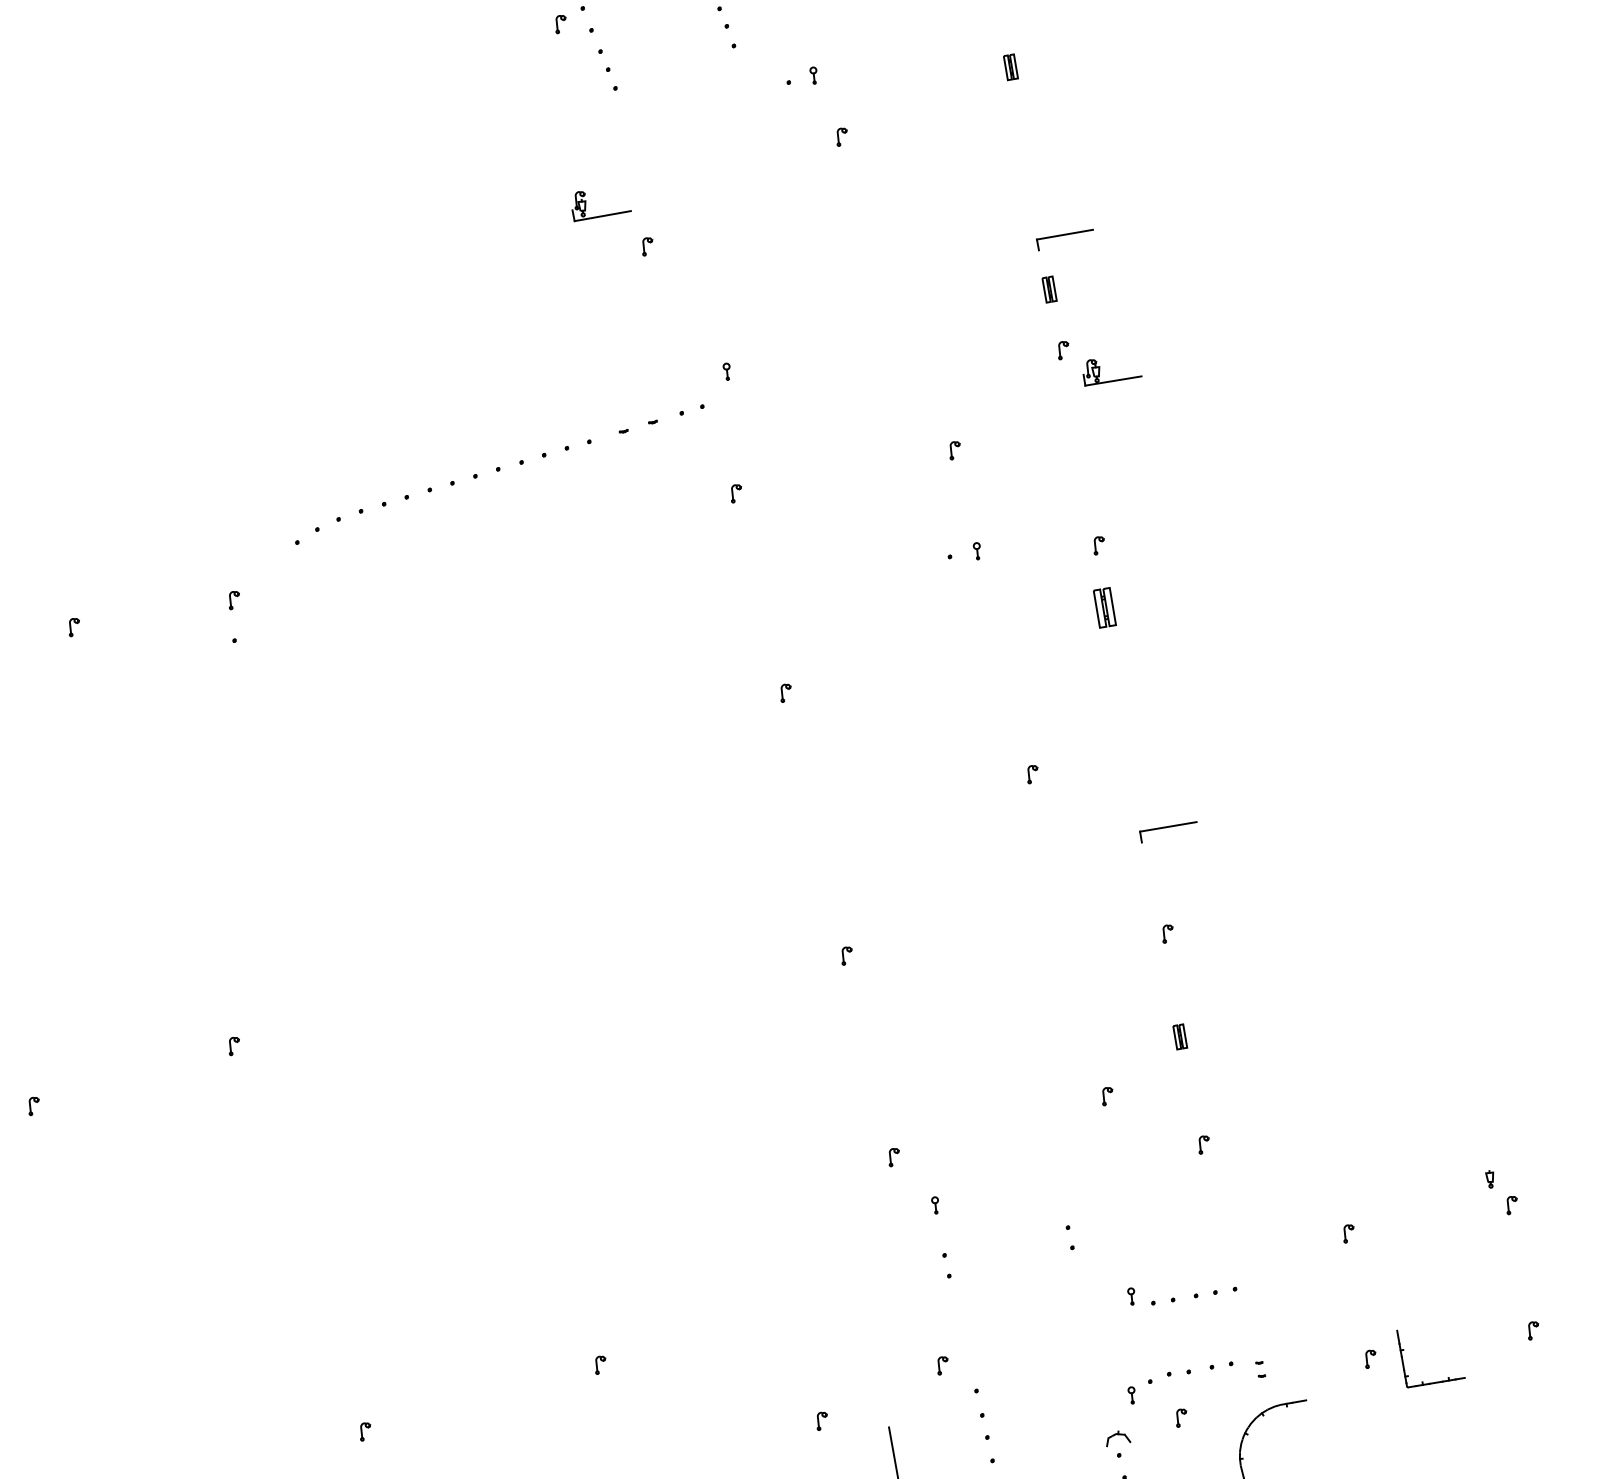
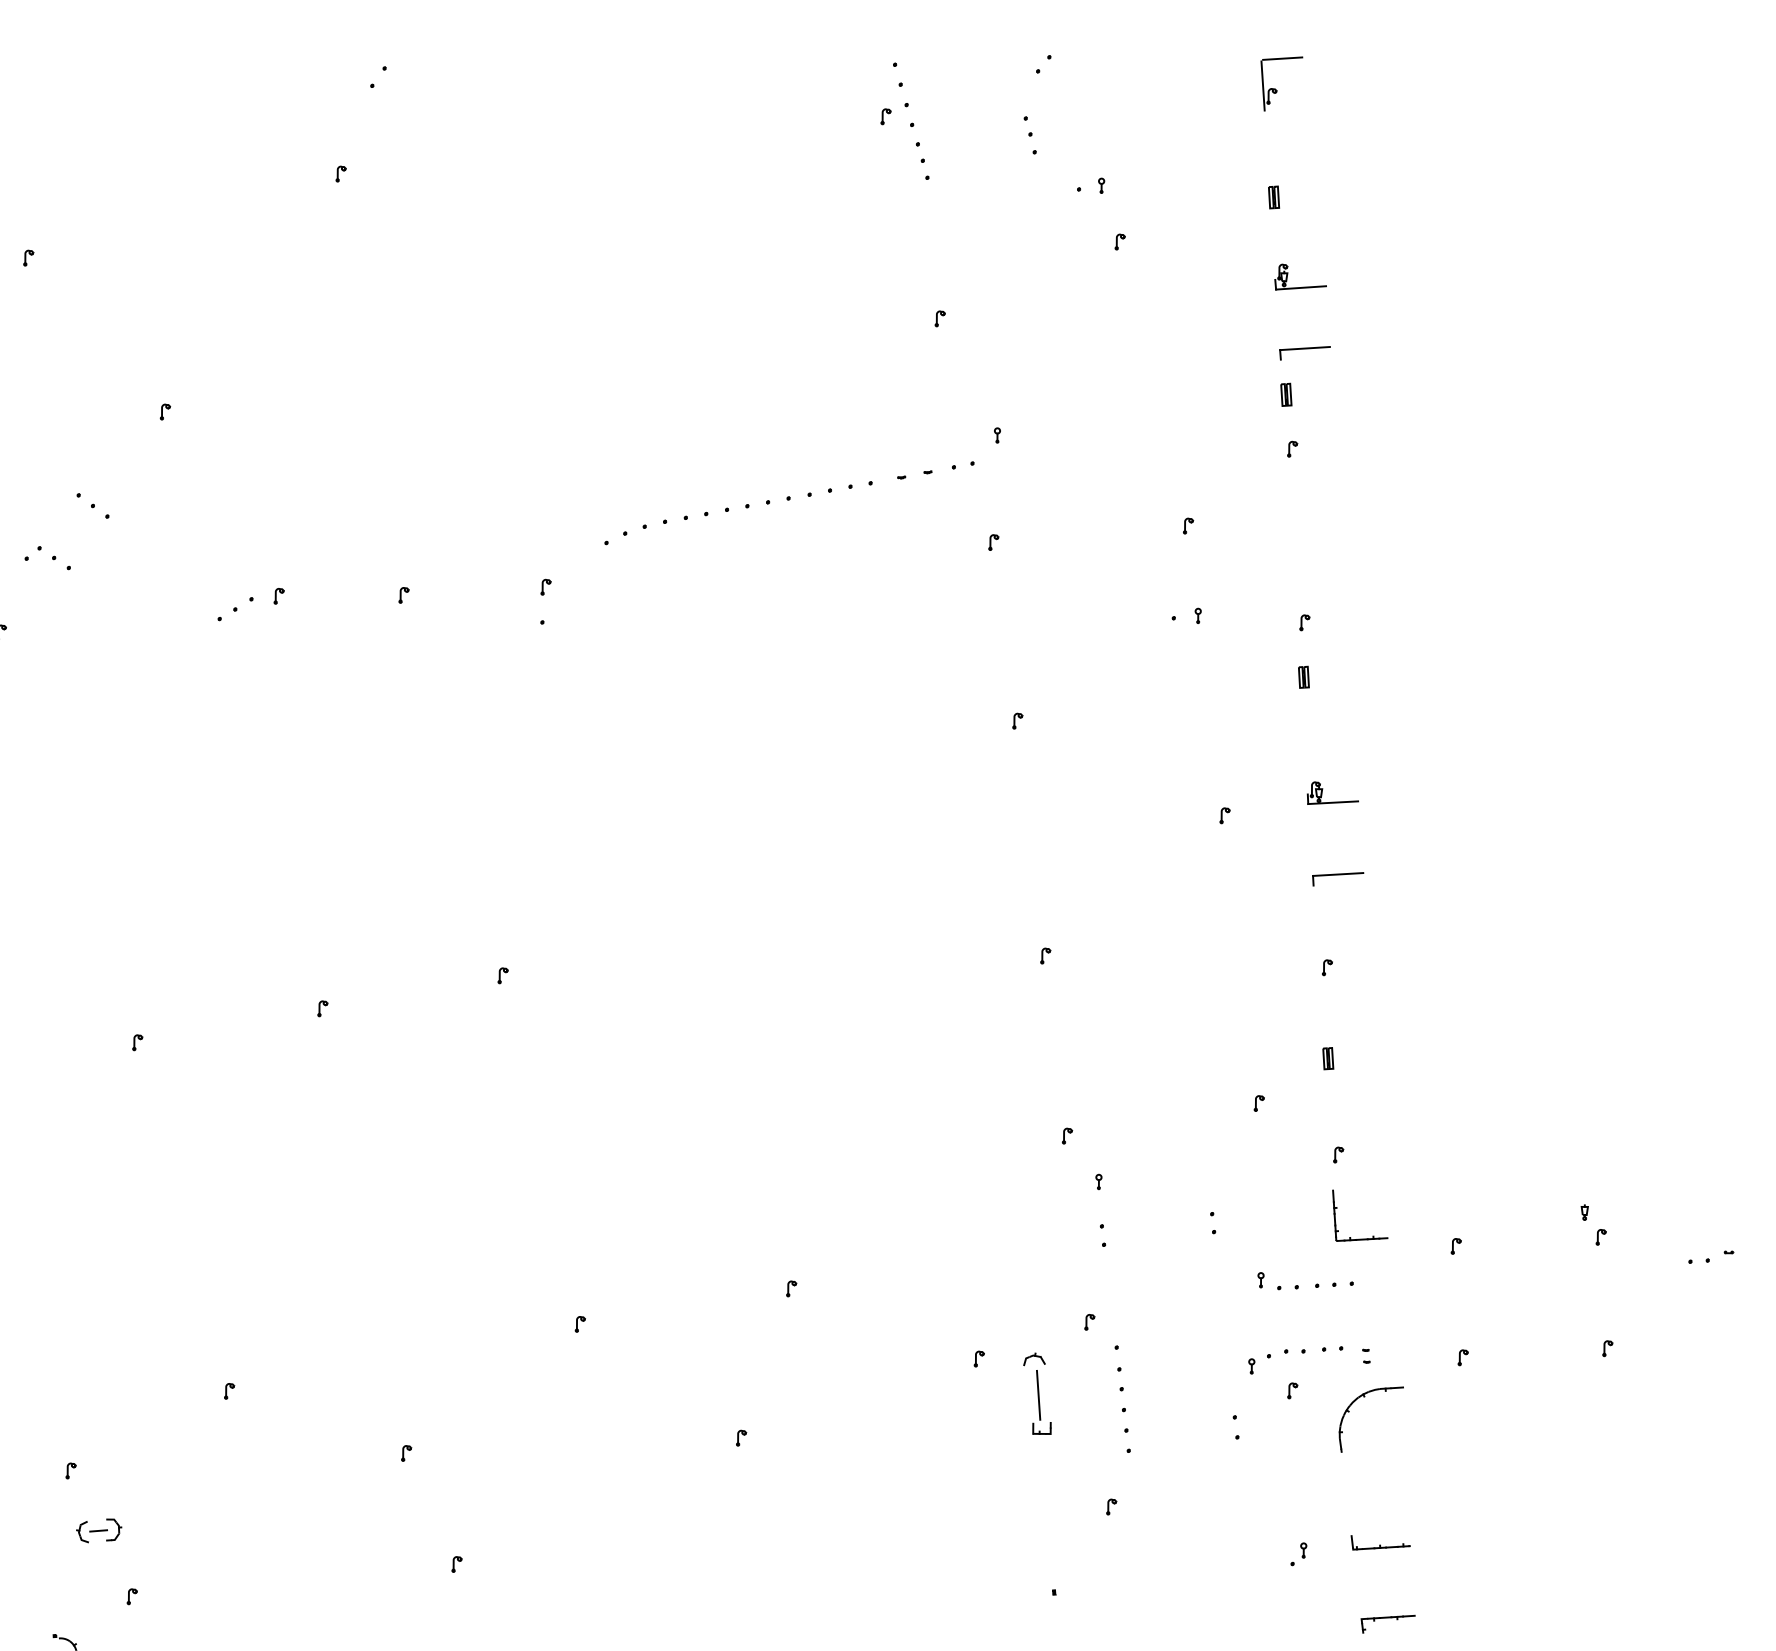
part: (604, 214) -> (1302, 286), moved
part: (1112, 379) -> (1332, 801), moved
part: (1104, 606) -> (1303, 676), size x0.62
part: (1434, 1381) -> (1360, 1238), moved
part: (1118, 1438) -> (1034, 1359), moved

